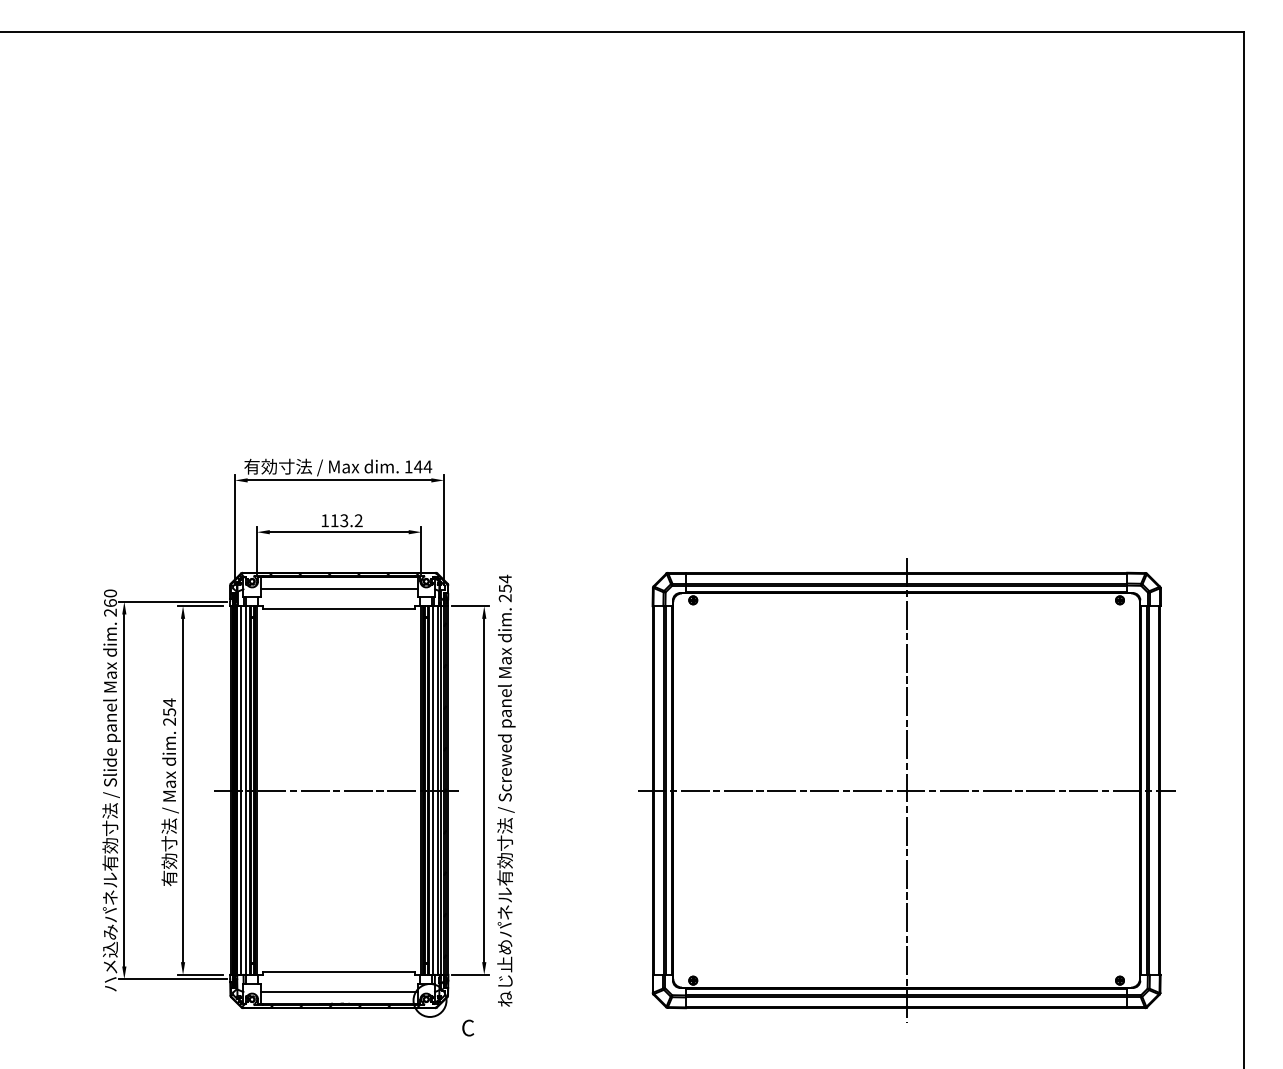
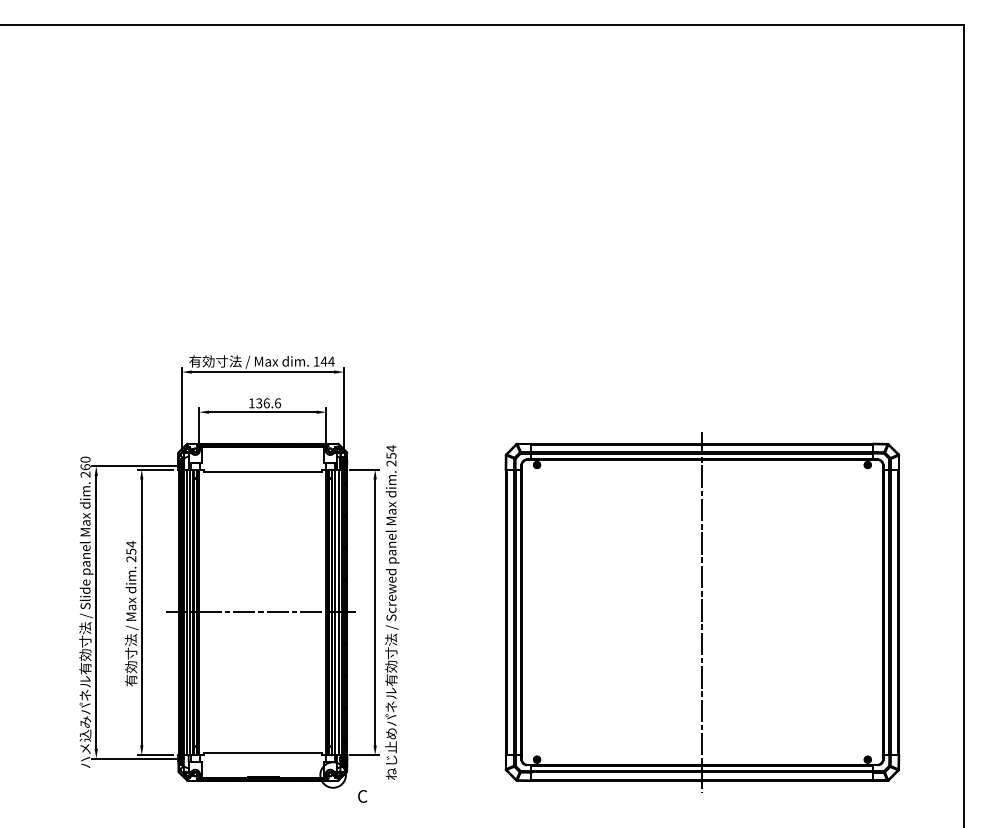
text: (346, 520) -> (268, 403), 113.2 -> 136.6
line: (338, 589) -> (262, 456), removed
line: (905, 790) -> (701, 612), removed
line: (338, 992) -> (262, 768), removed

